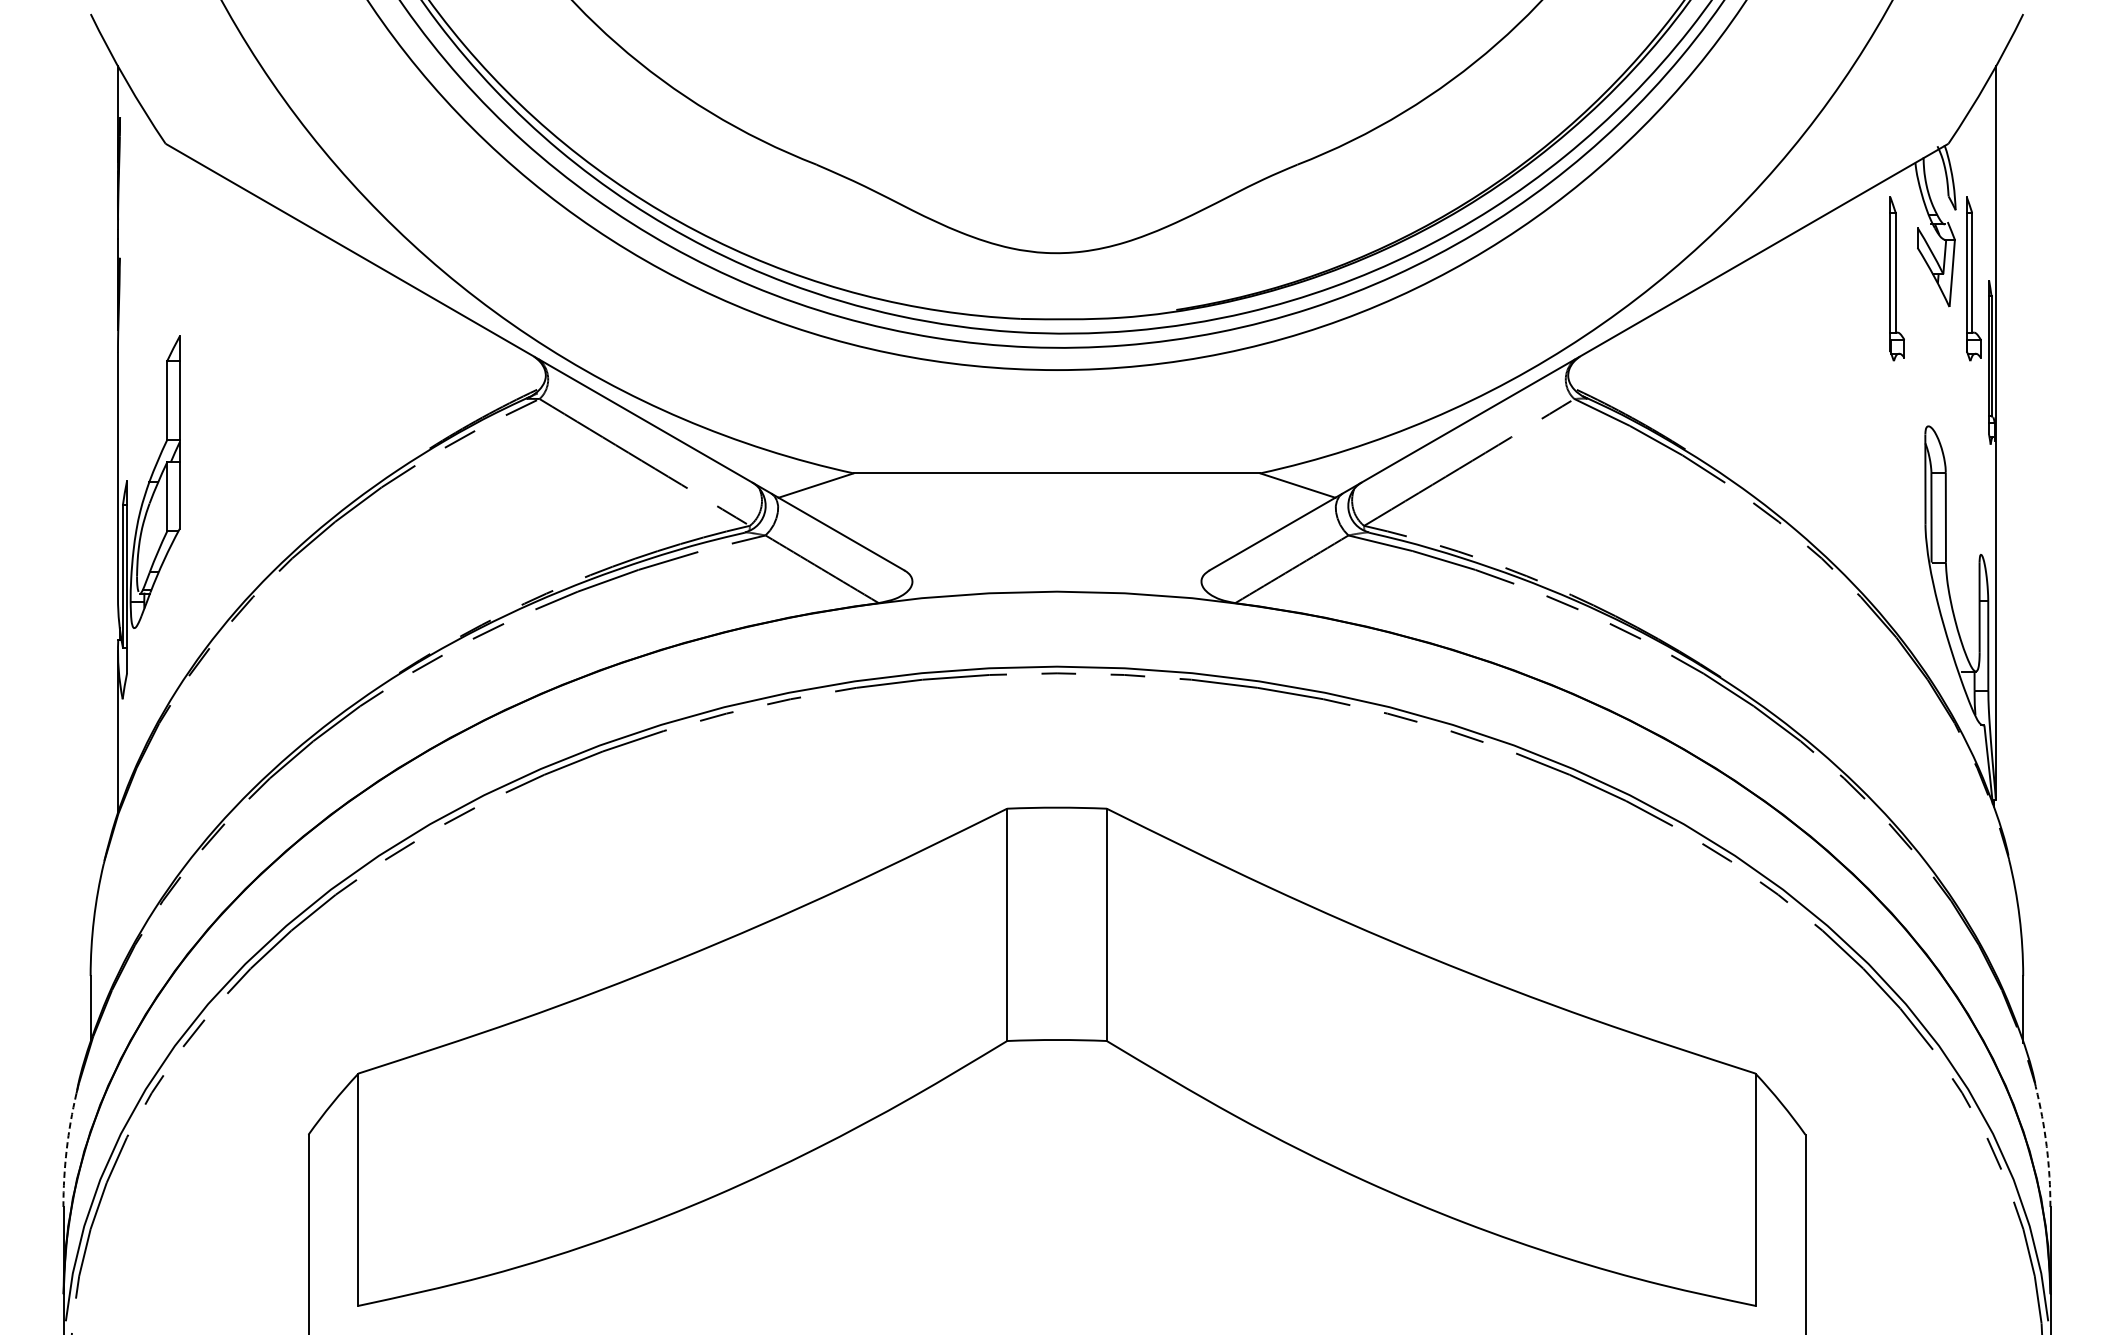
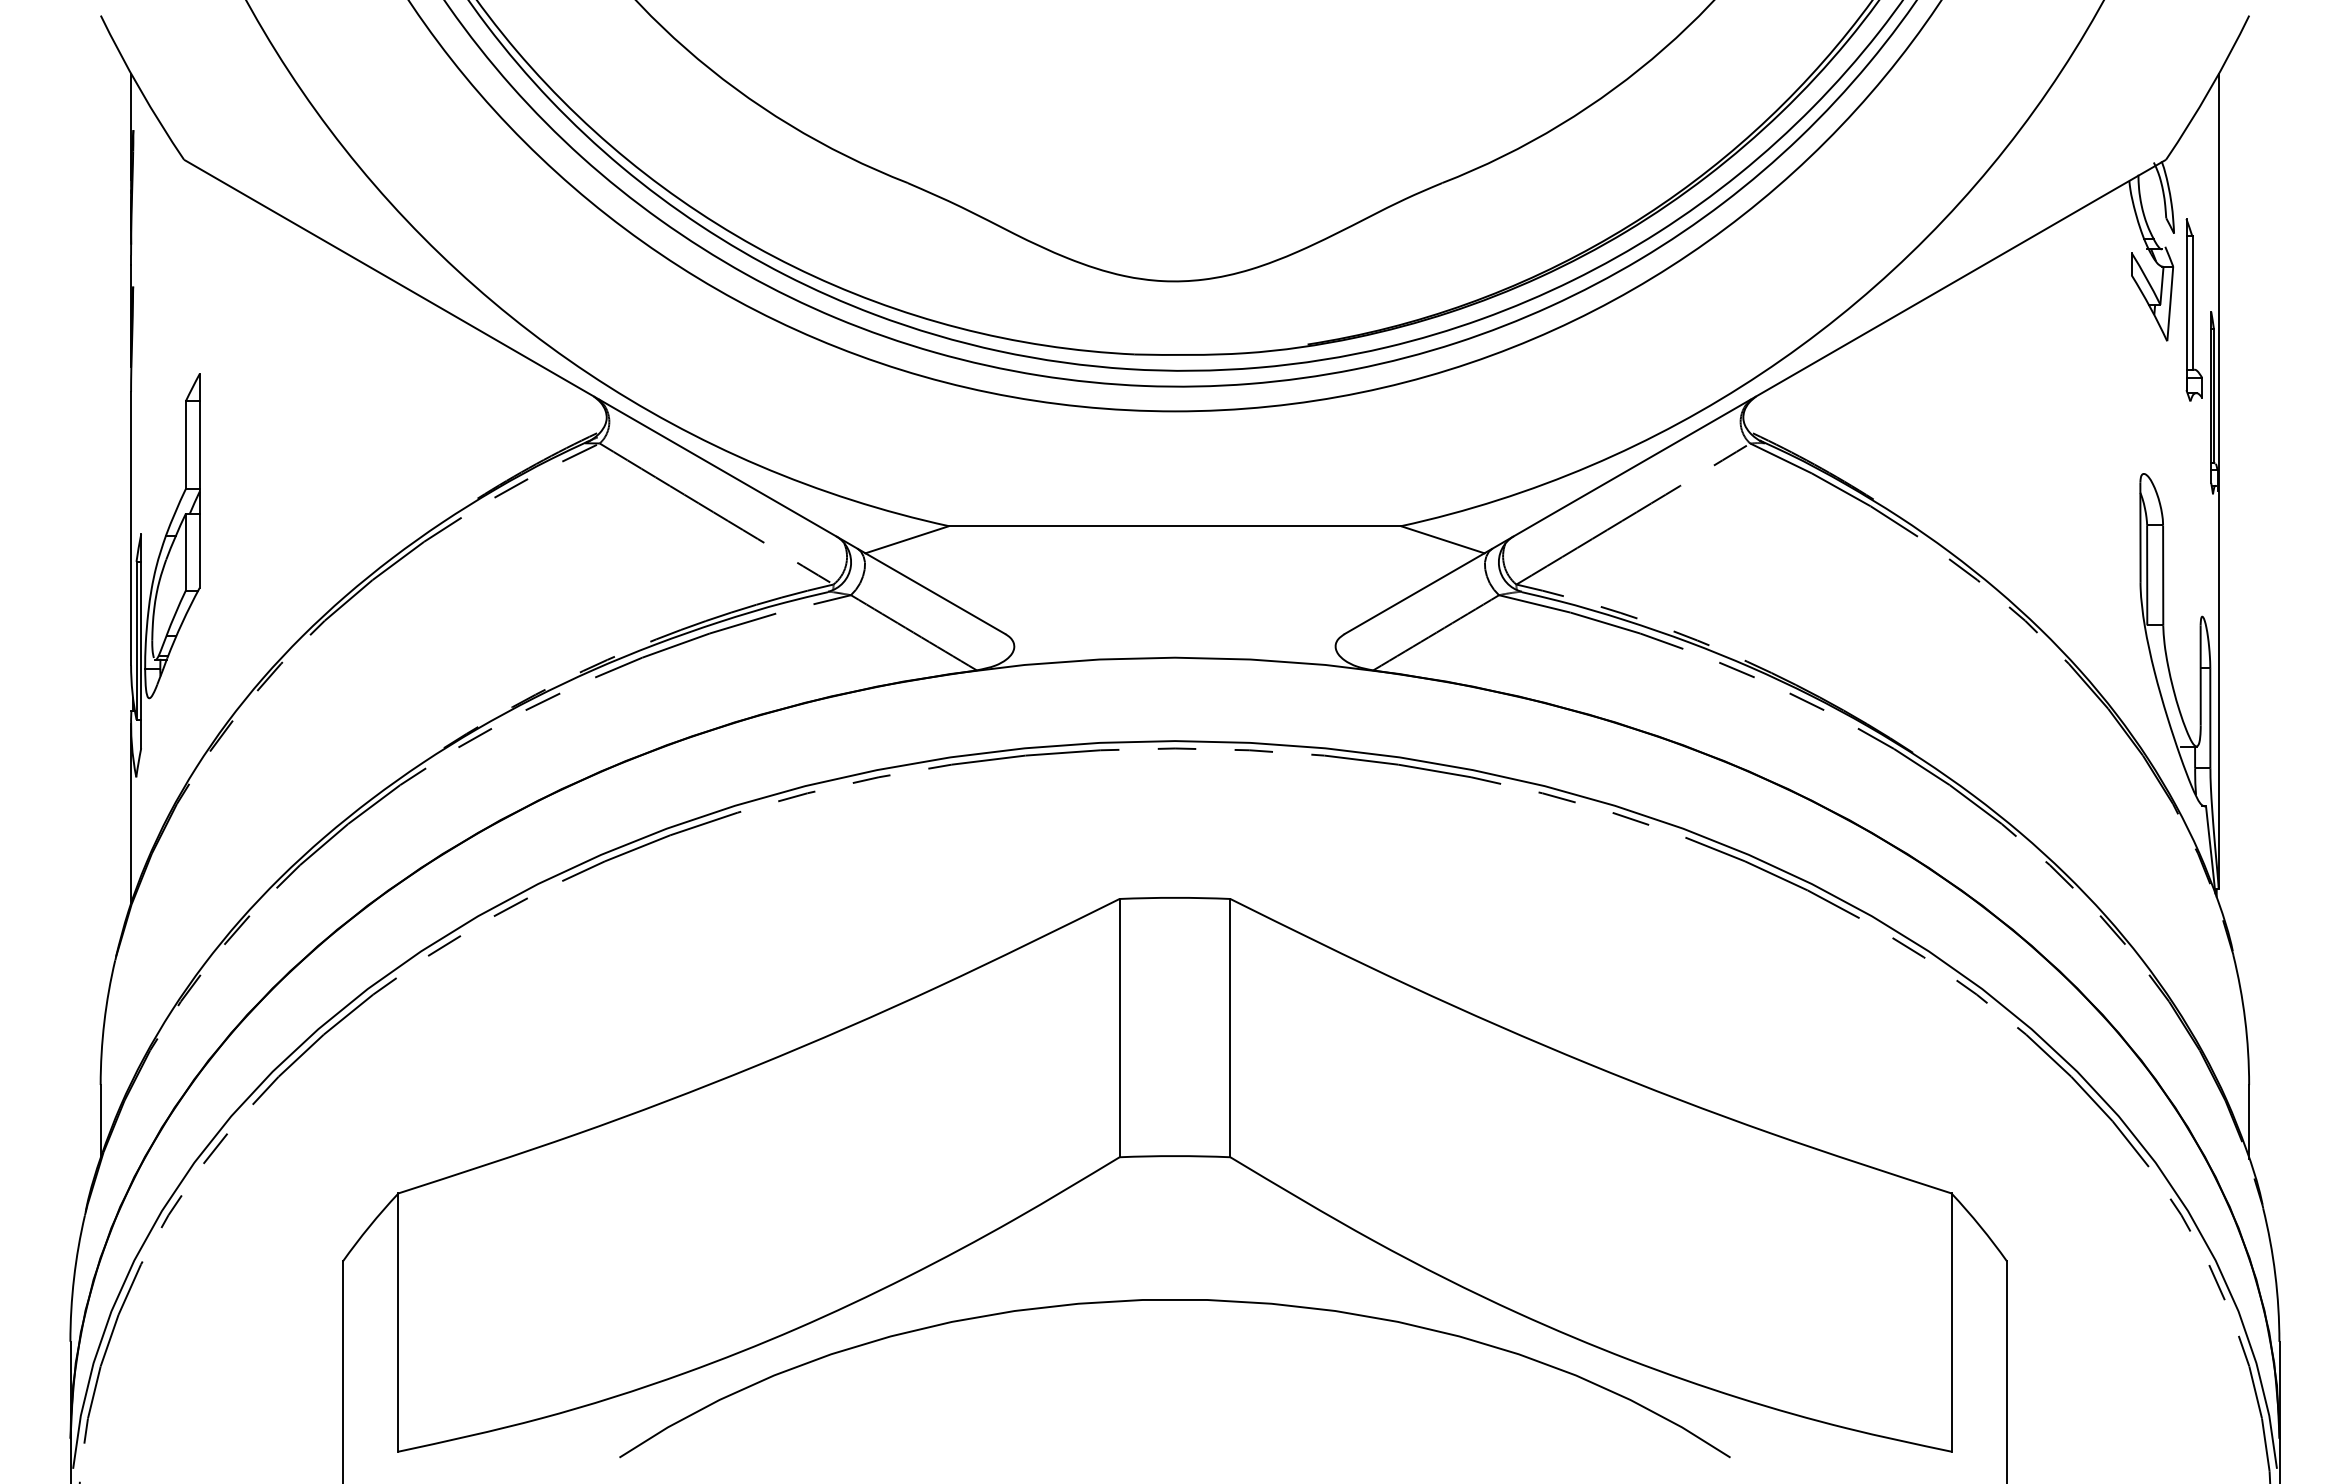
part: (1896, 278) -> (2108, 309), removed
arc: (2046, 1146) -> (2275, 1274), dashed -> solid
arc: (67, 1150) -> (74, 1278), dashed -> solid
curve: (1056, 1169) -> (1174, 1300), added

